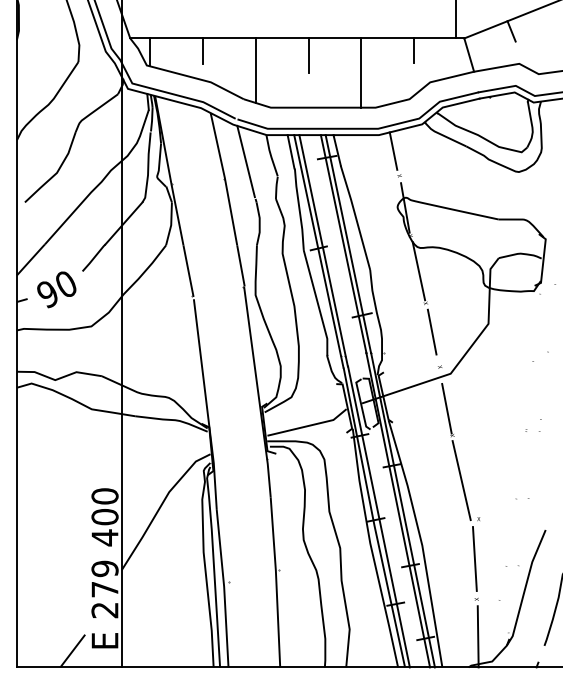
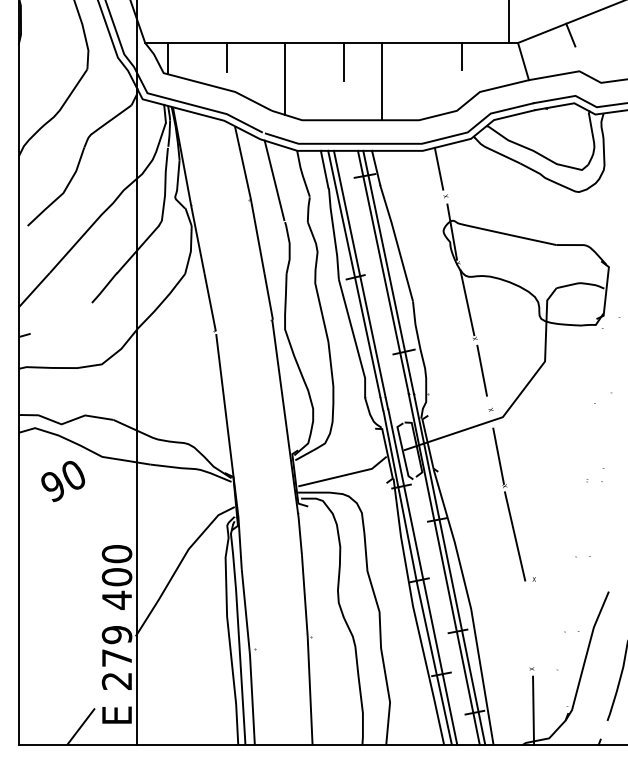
line: (361, 72) -> (382, 81), moved
text: (56, 289) -> (62, 481), moved
line: (474, 558) -> (529, 623), removed

